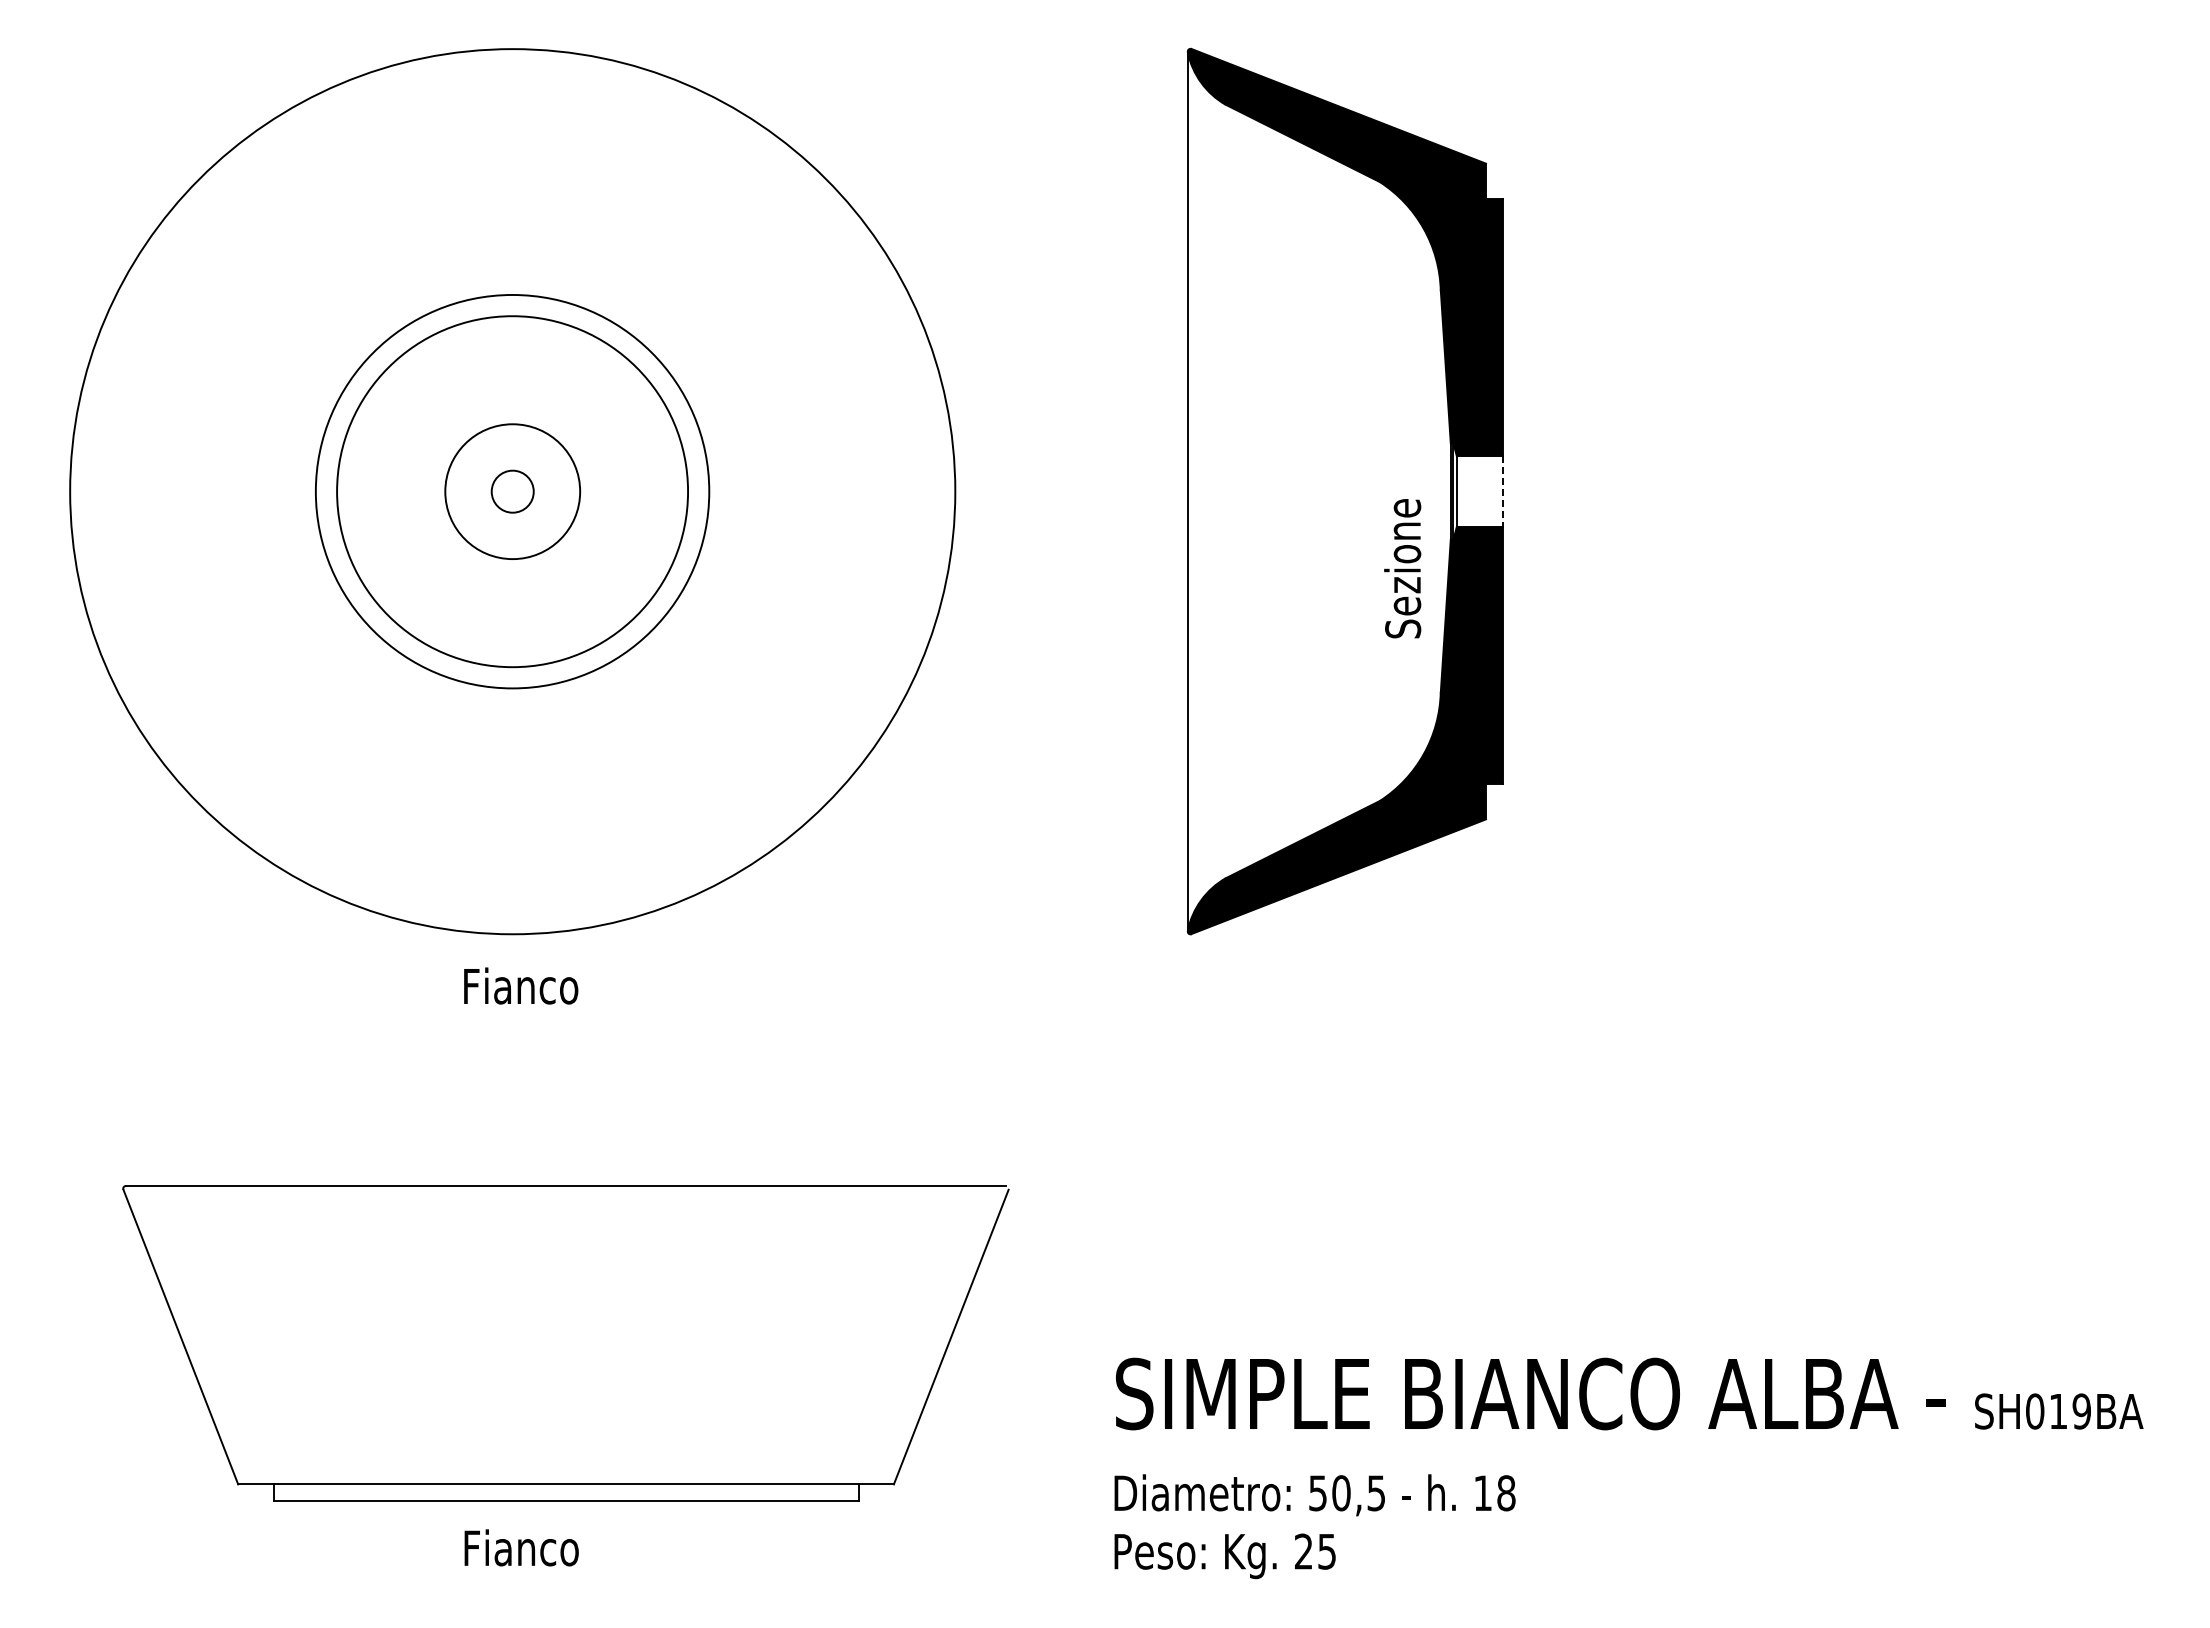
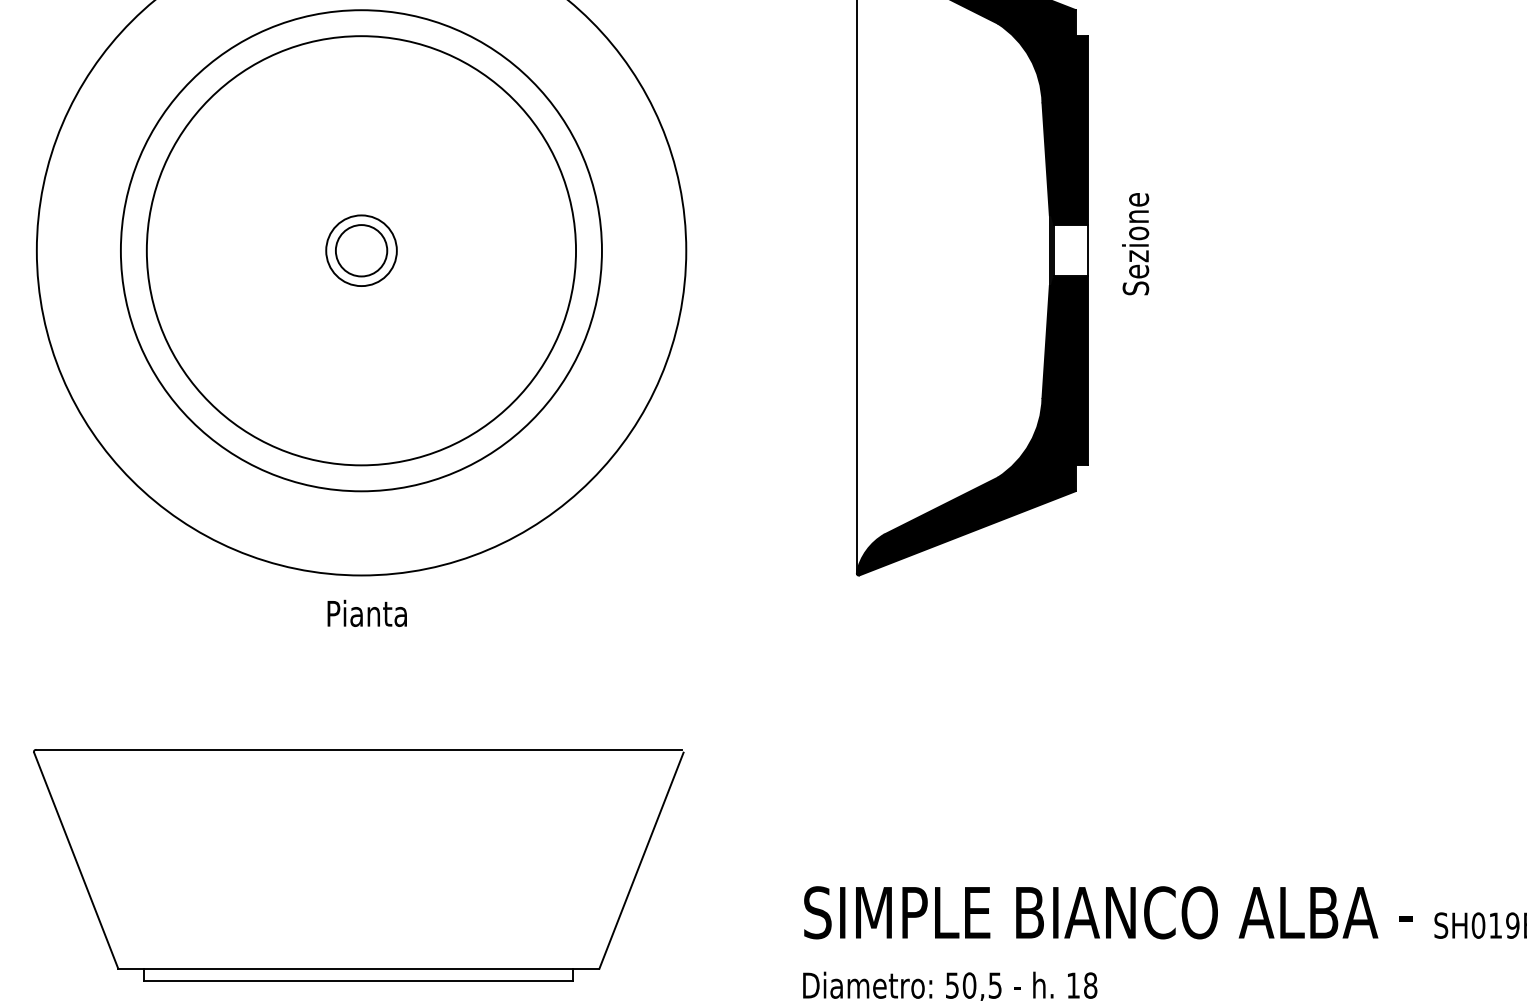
circle: (512, 491) -> (361, 250), size x0.71
circle: (512, 491) -> (361, 250), size x1.67
circle: (512, 491) -> (361, 250), size x1.67
circle: (512, 491) -> (361, 250), size x1.67
line: (1502, 492) -> (1087, 251), dashed -> solid
text: (1402, 568) -> (1135, 244), moved
text: (521, 985) -> (367, 613), Fianco -> Pianta
part: (565, 1483) -> (358, 968), moved

